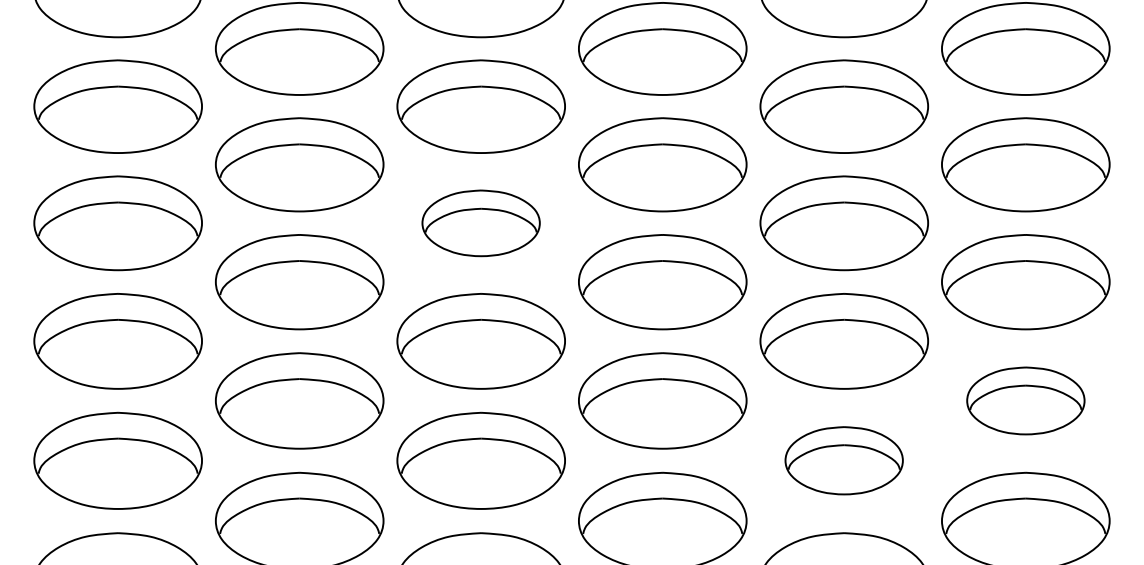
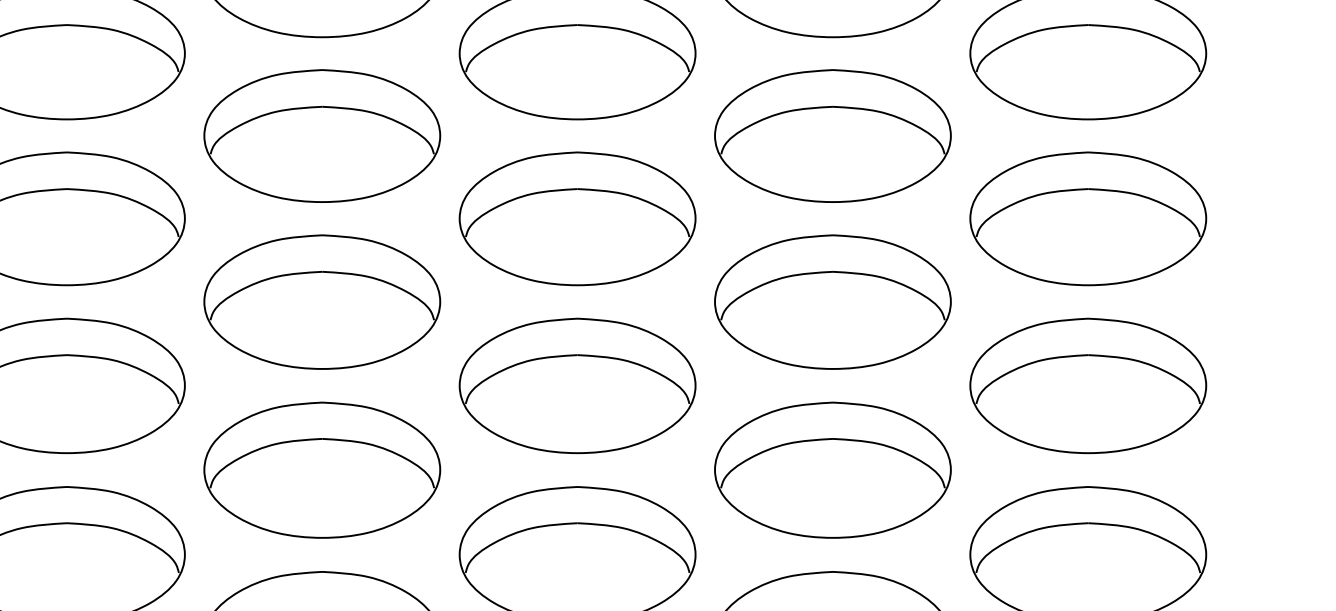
part: (480, 223) -> (321, 136), size x1.43
part: (1025, 400) -> (1087, 385), size x1.43
part: (843, 460) -> (831, 469), size x1.43

